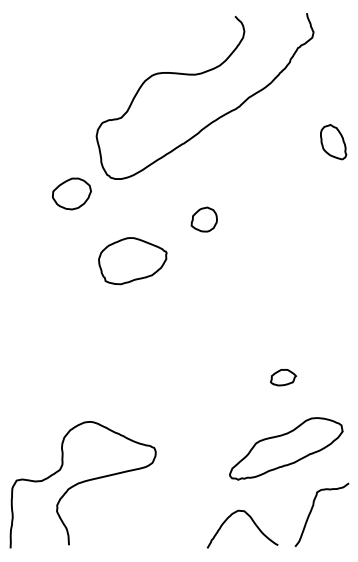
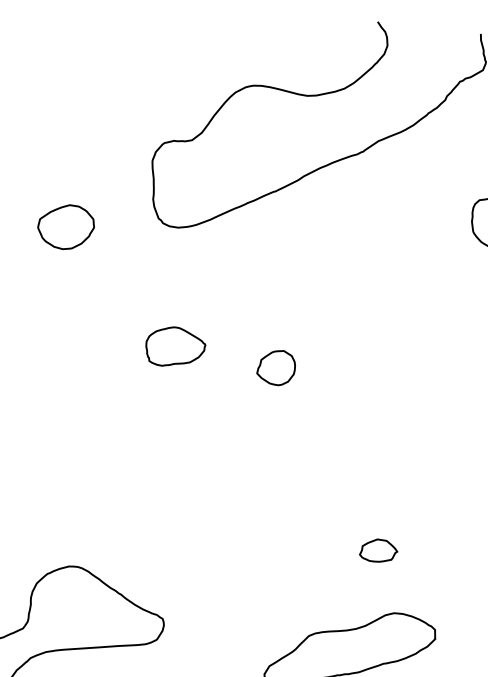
part: (71, 193) -> (65, 226), moved
part: (203, 219) -> (275, 367), moved
part: (132, 261) -> (174, 347), size x0.6
part: (283, 377) -> (379, 550), moved

